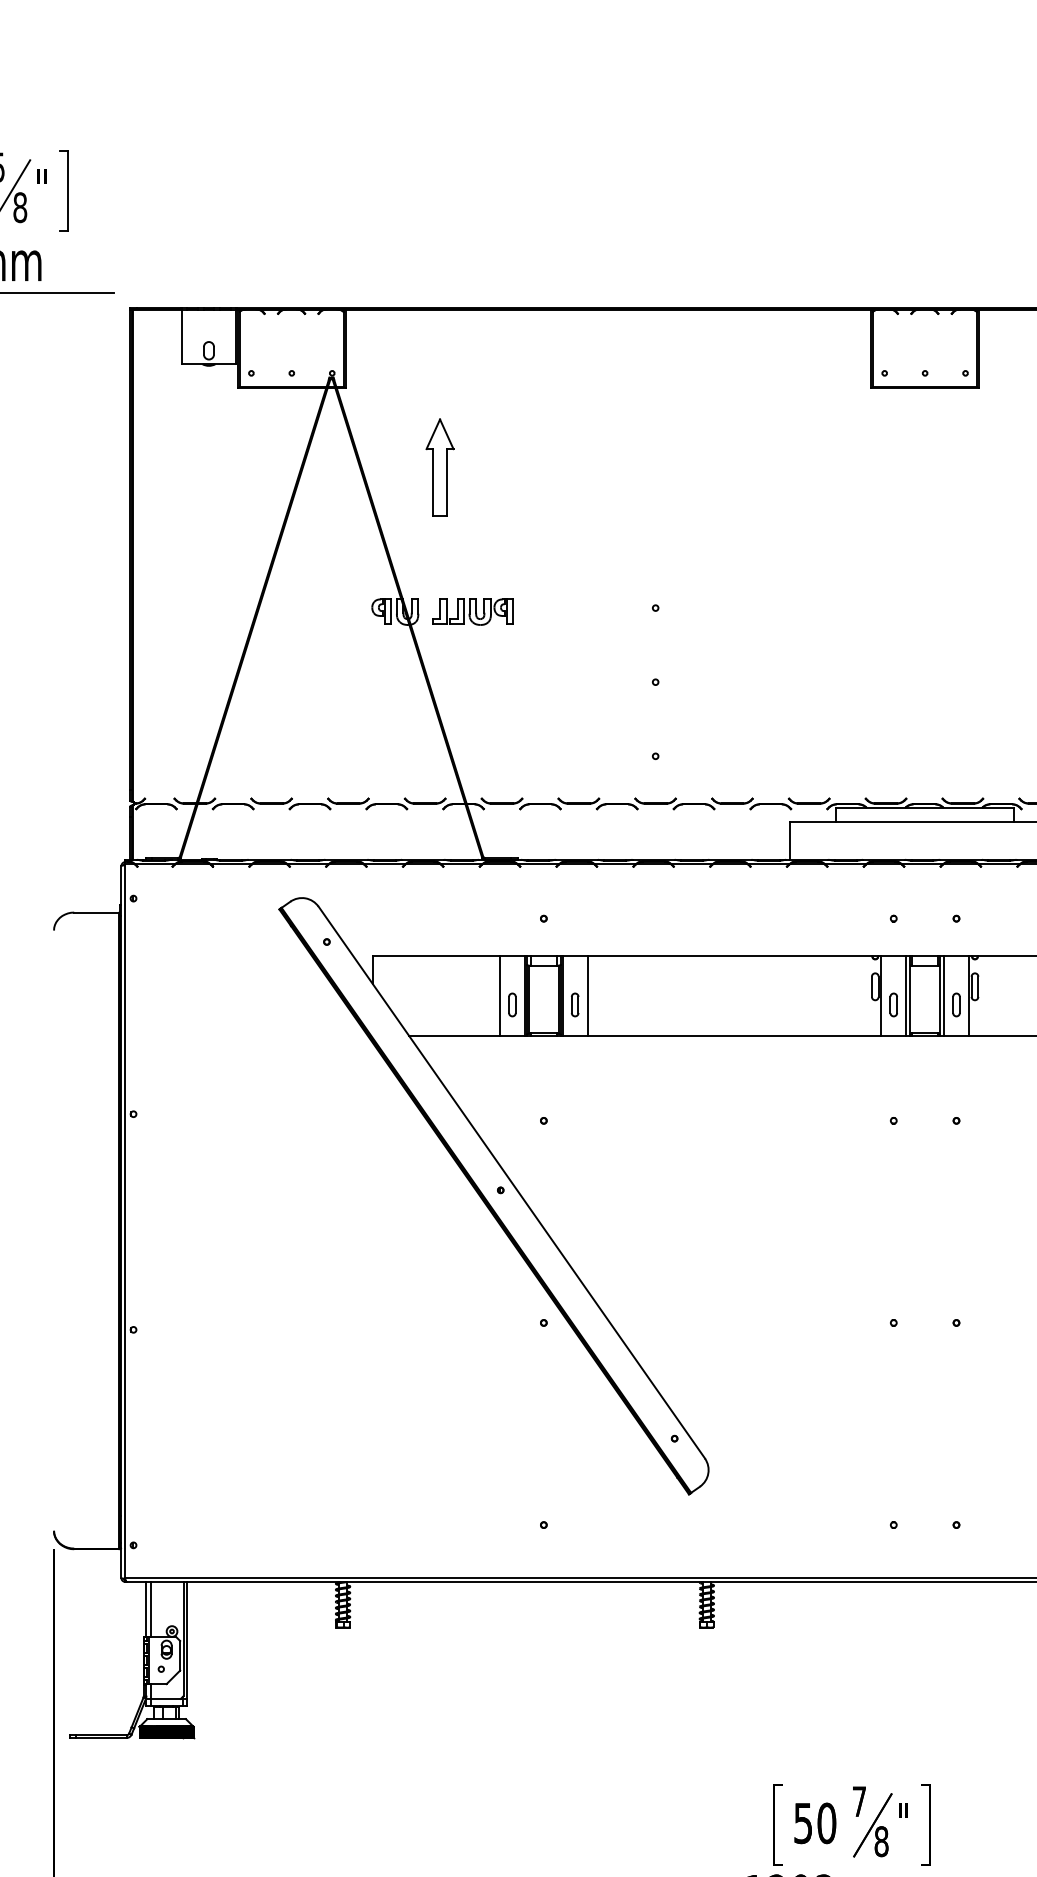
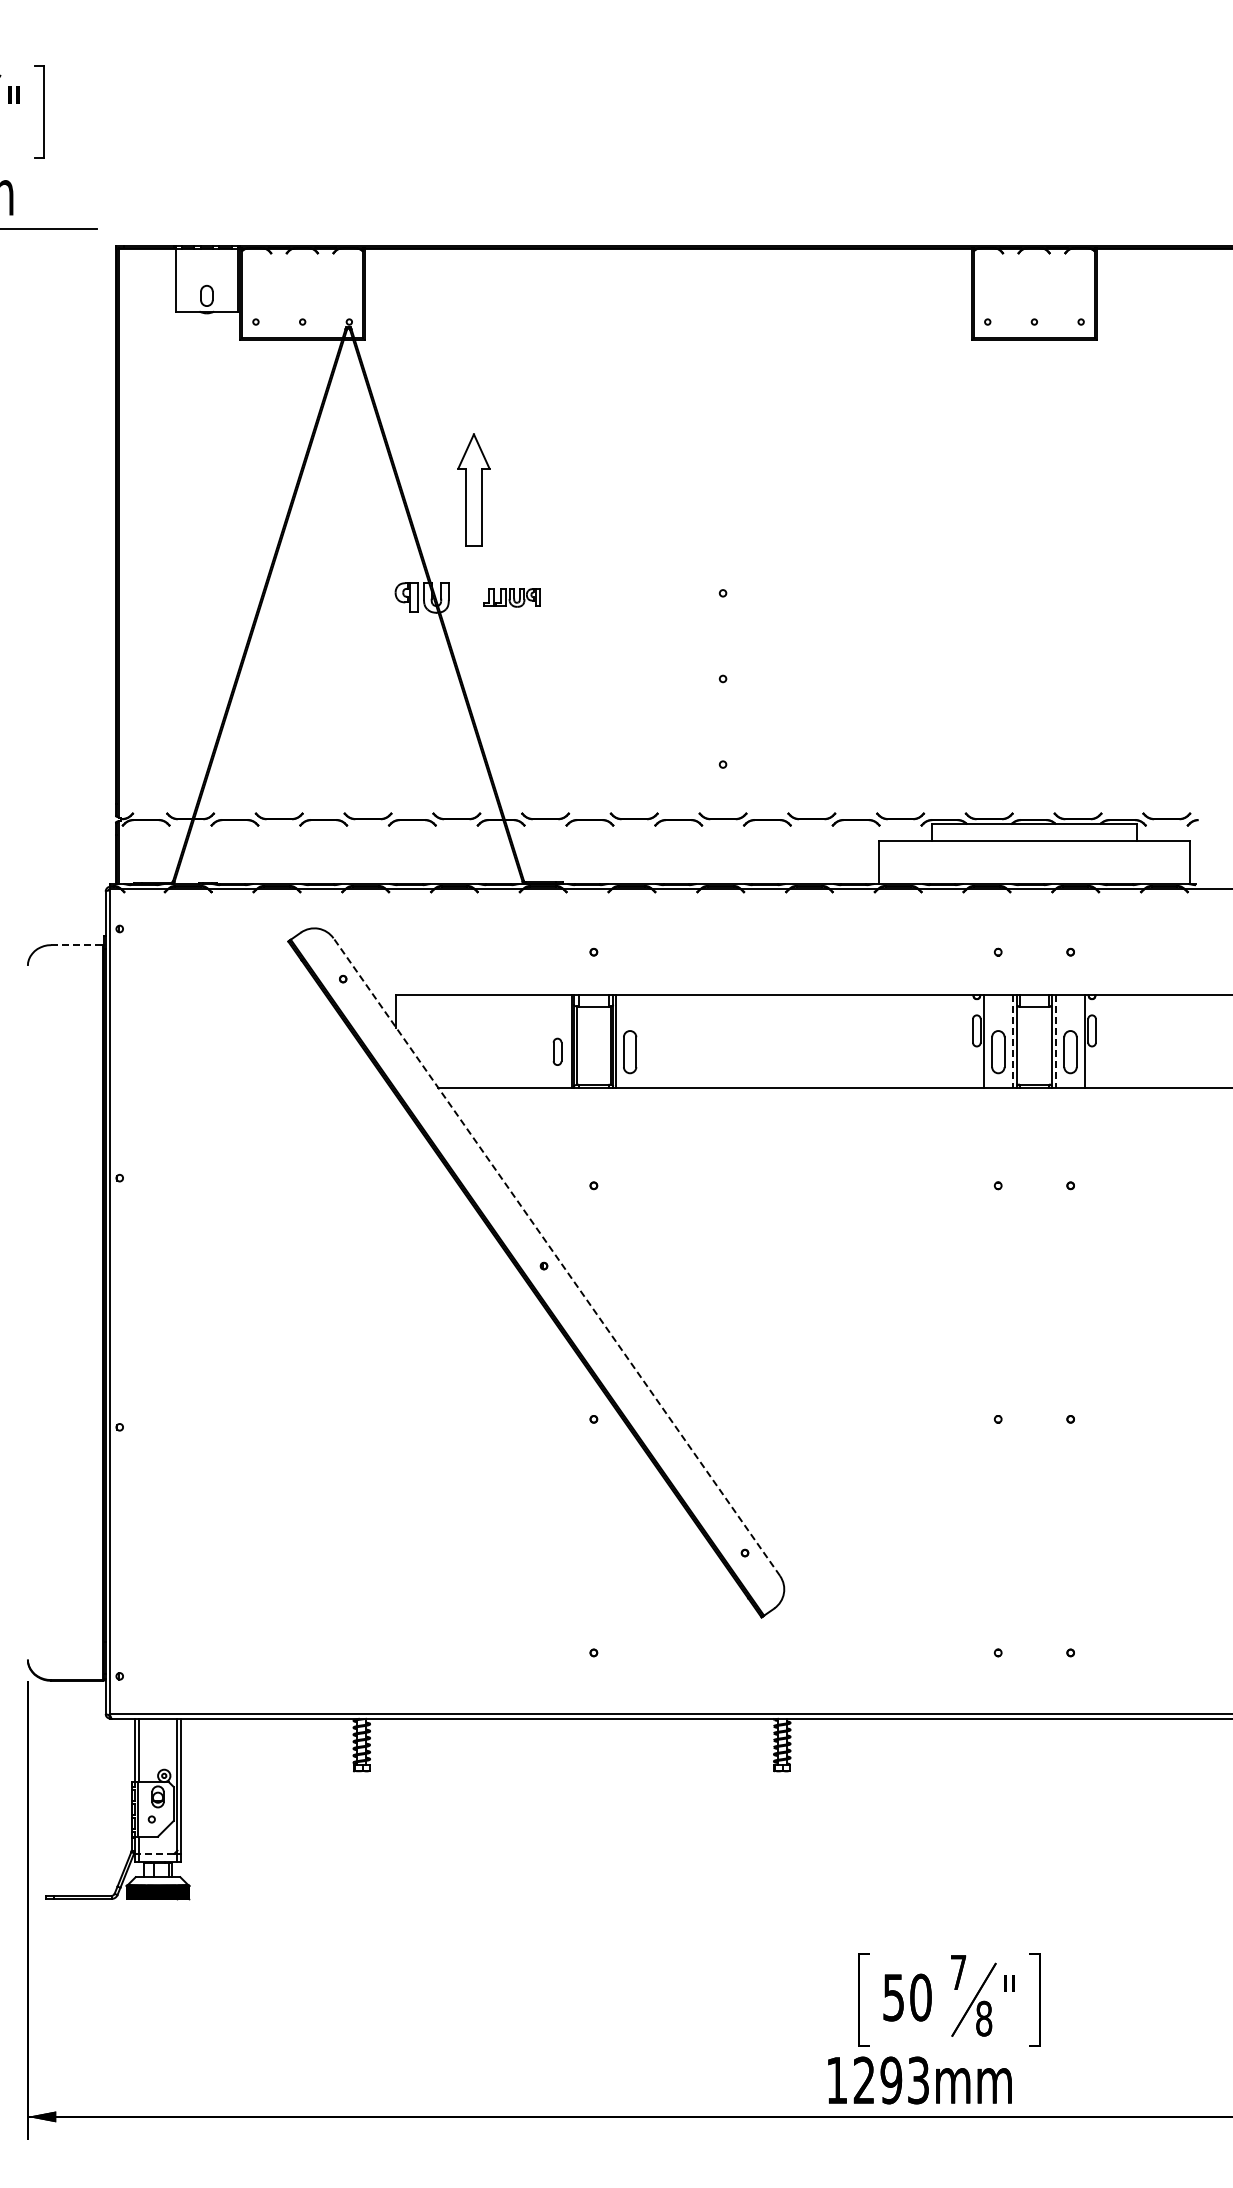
part: (439, 467) -> (473, 489), moved
part: (472, 611) -> (511, 597), size x0.6
line: (96, 912) -> (76, 945), solid -> dashed
line: (500, 995) -> (543, 1041), removed
line: (587, 995) -> (644, 1041), removed
line: (906, 995) -> (1012, 1041), solid -> dashed
line: (944, 995) -> (1056, 1041), solid -> dashed
part: (574, 1004) -> (629, 1051), size x1.6
part: (893, 1004) -> (997, 1051), size x1.6
part: (956, 1004) -> (1070, 1051), size x1.6
line: (511, 1182) -> (556, 1256), solid -> dashed
line: (165, 1698) -> (156, 1853), solid -> dashed

